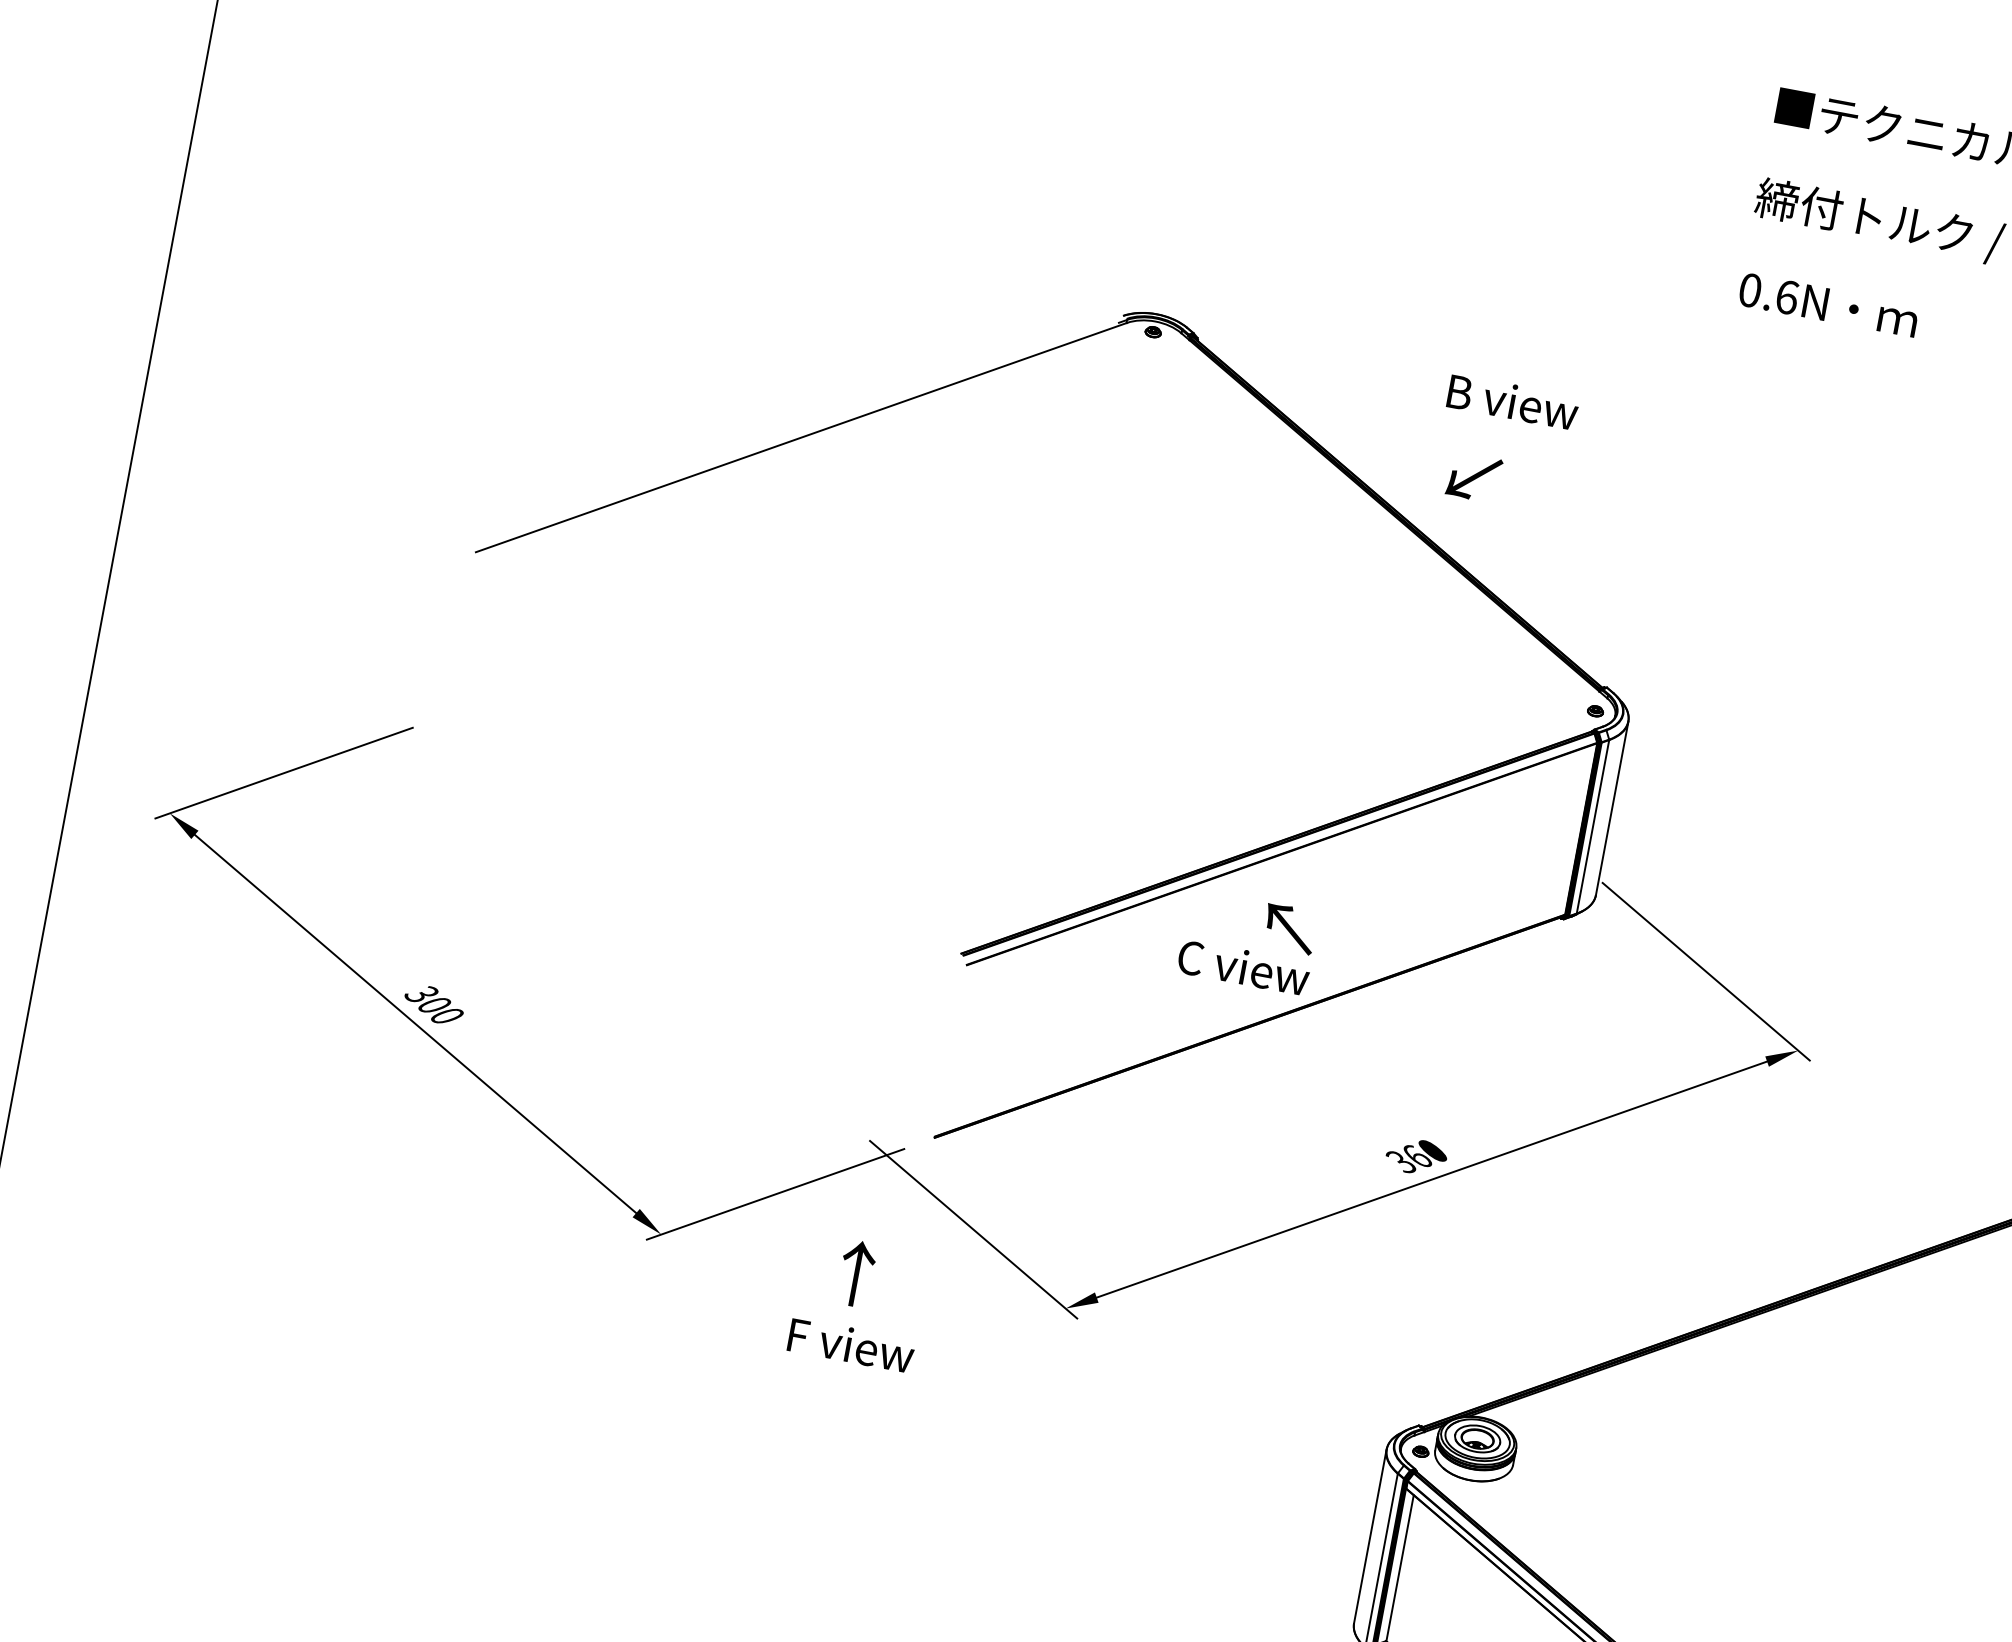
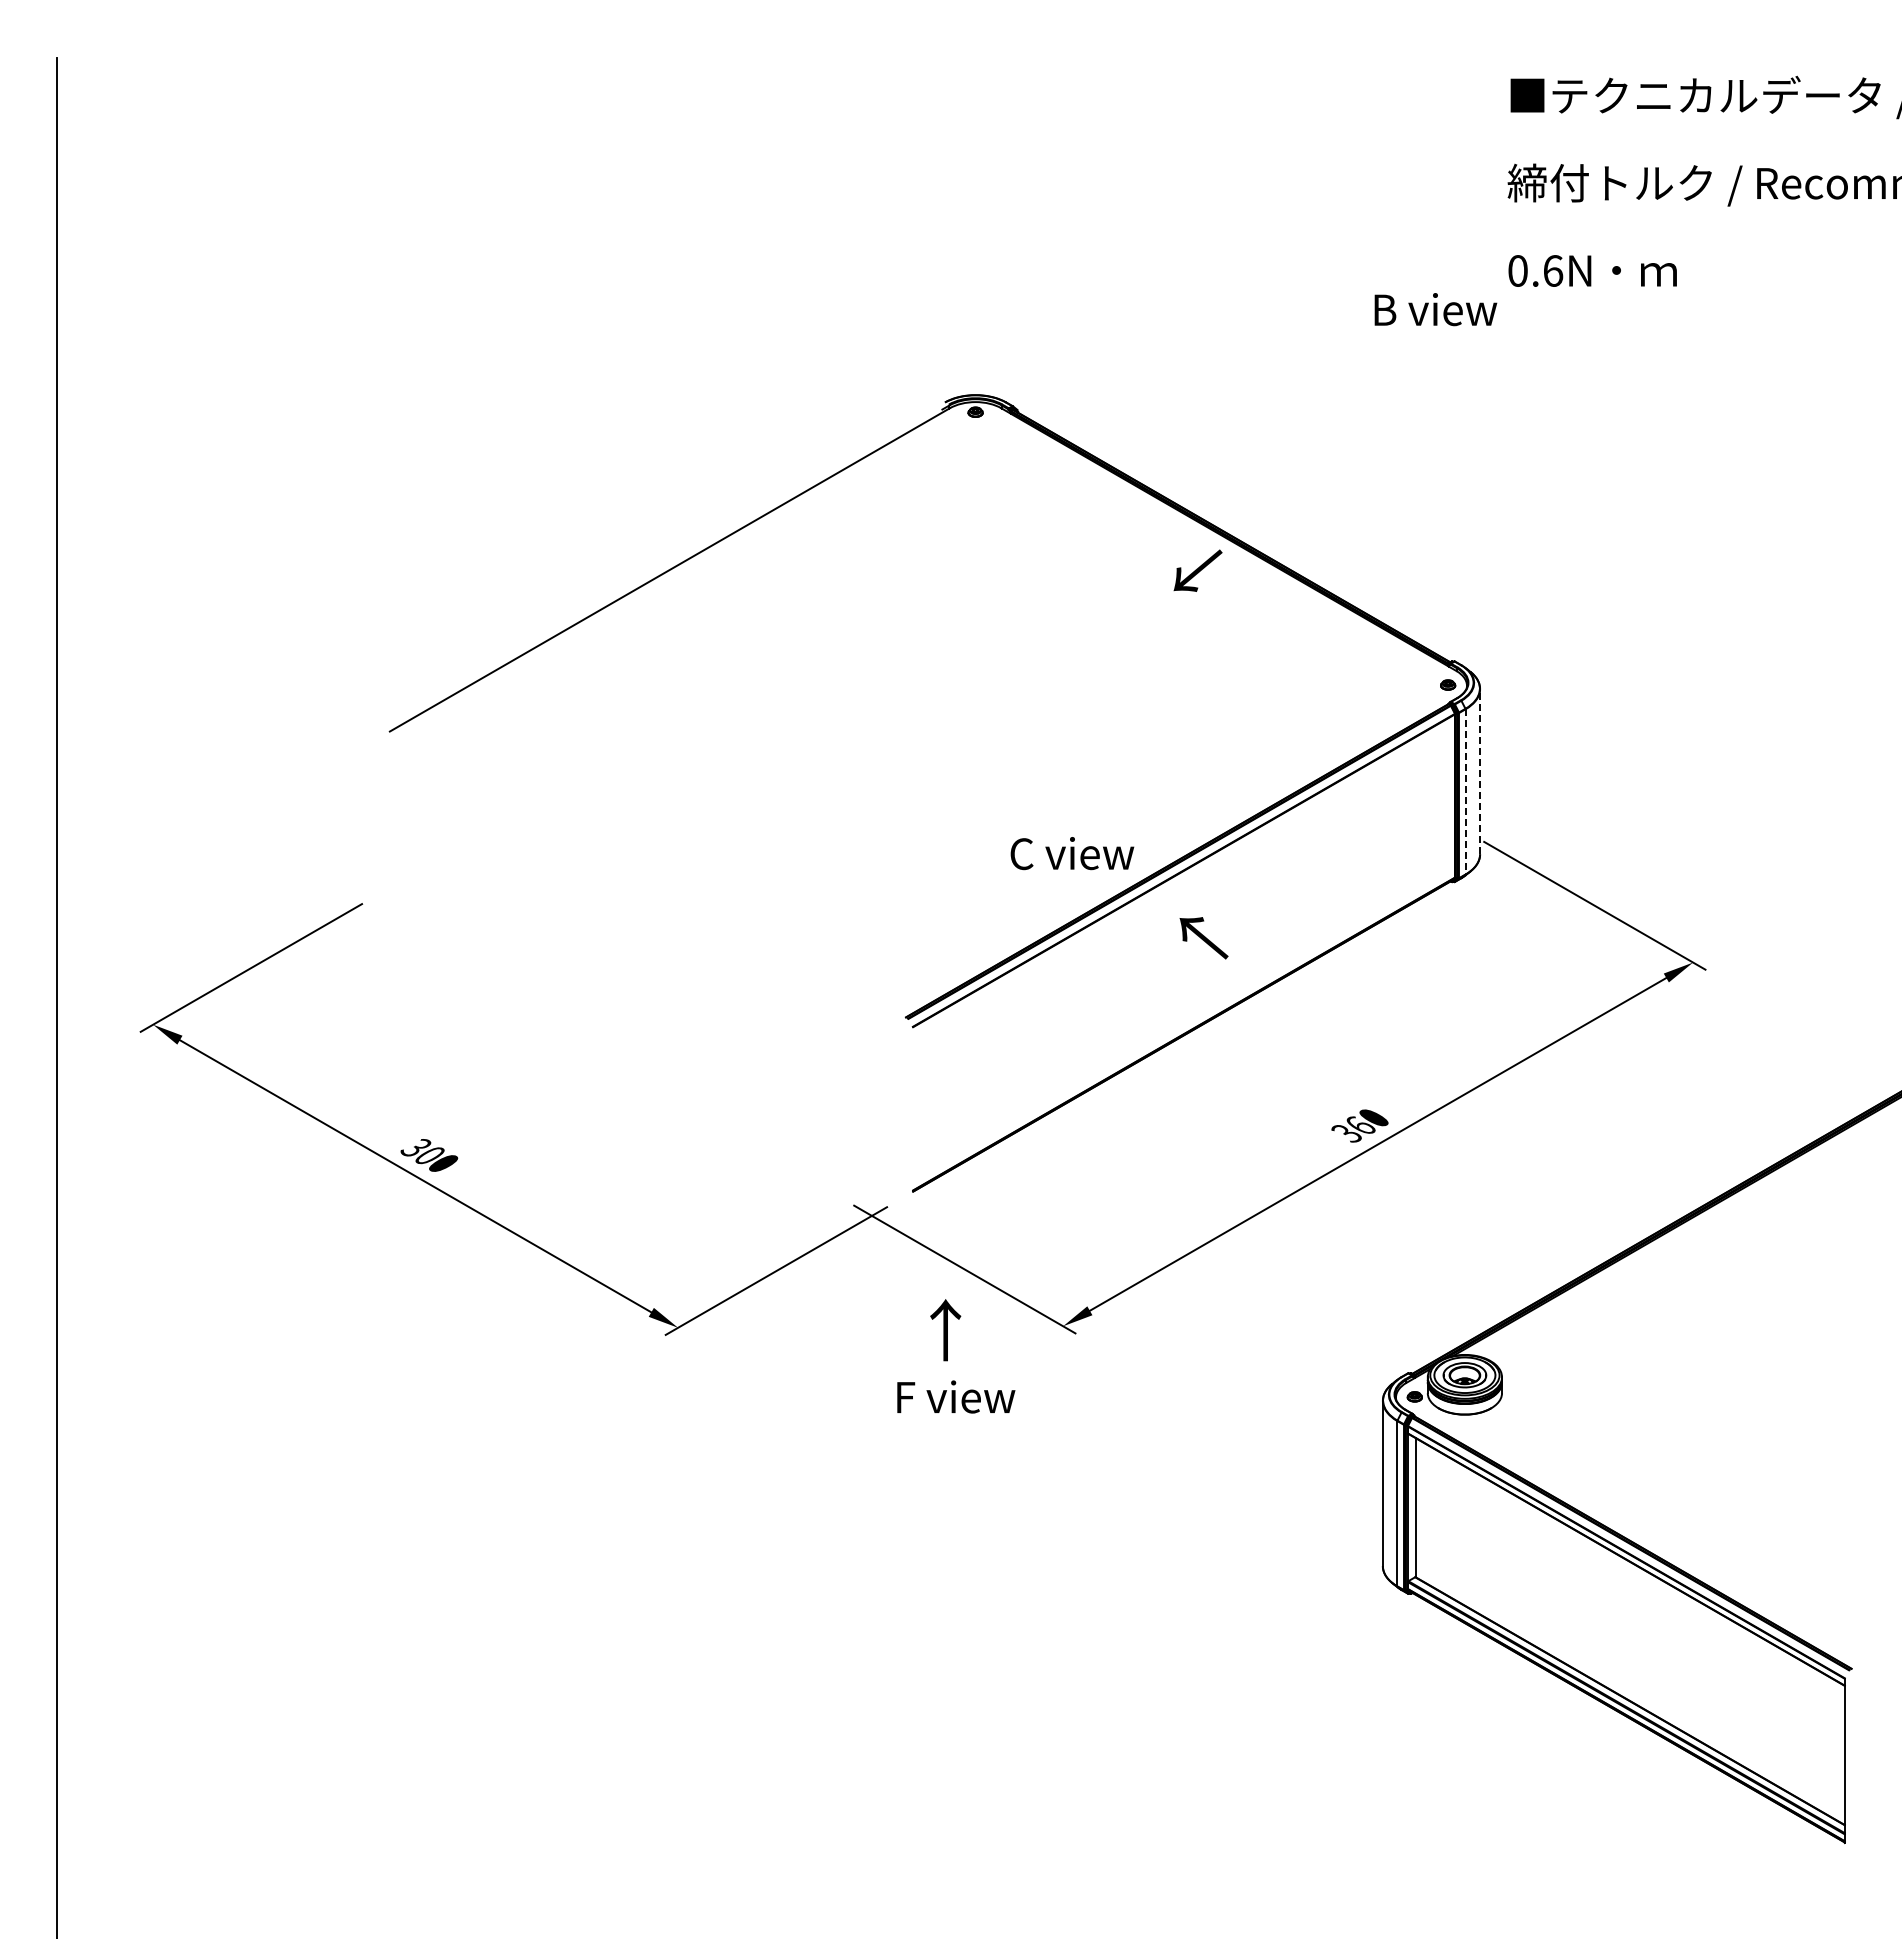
text: (1512, 401) -> (1435, 309), moved
text: (1473, 477) -> (1197, 570), moved
line: (1612, 808) -> (1480, 771), solid -> dashed
line: (1592, 826) -> (1465, 791), solid -> dashed
text: (1243, 967) -> (1072, 853), moved
text: (856, 1274) -> (945, 1330), moved
text: (851, 1344) -> (956, 1396), moved

